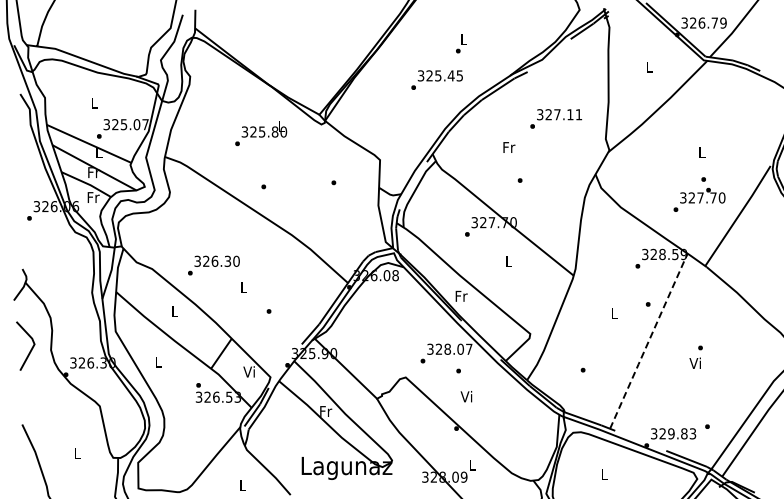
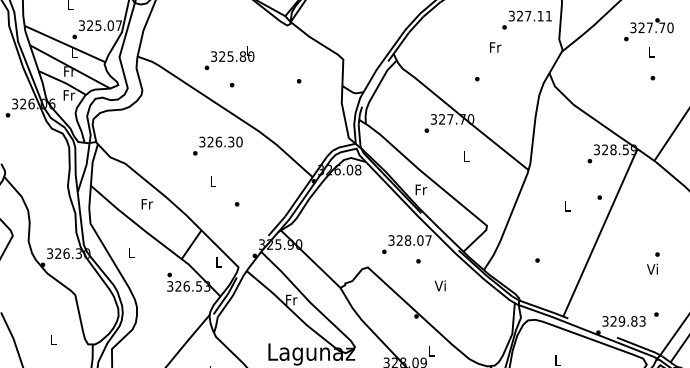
text: (555, 118) -> (526, 19), moved
text: (261, 133) -> (229, 58), moved
text: (509, 147) -> (495, 47), moved
text: (699, 199) -> (648, 29), moved
text: (213, 265) -> (217, 146), moved
text: (175, 310) -> (147, 203), L -> Fr
line: (648, 341) -> (600, 233), dashed -> solid
text: (695, 356) -> (652, 262), moved
text: (248, 371) -> (217, 261), Vi -> L
text: (466, 396) -> (440, 285), moved

